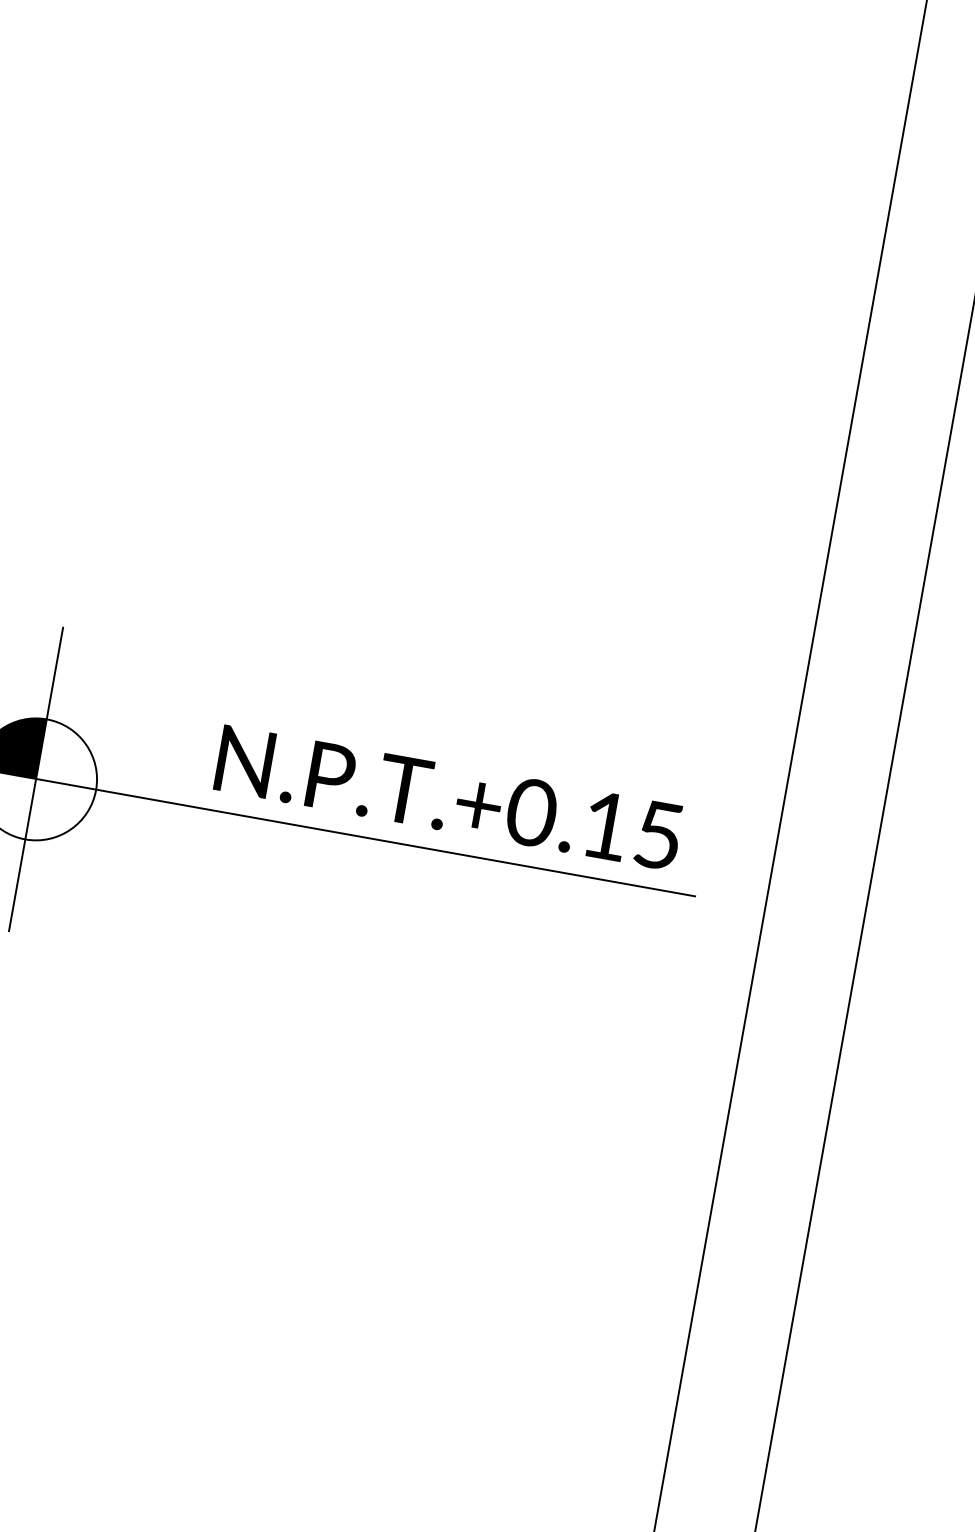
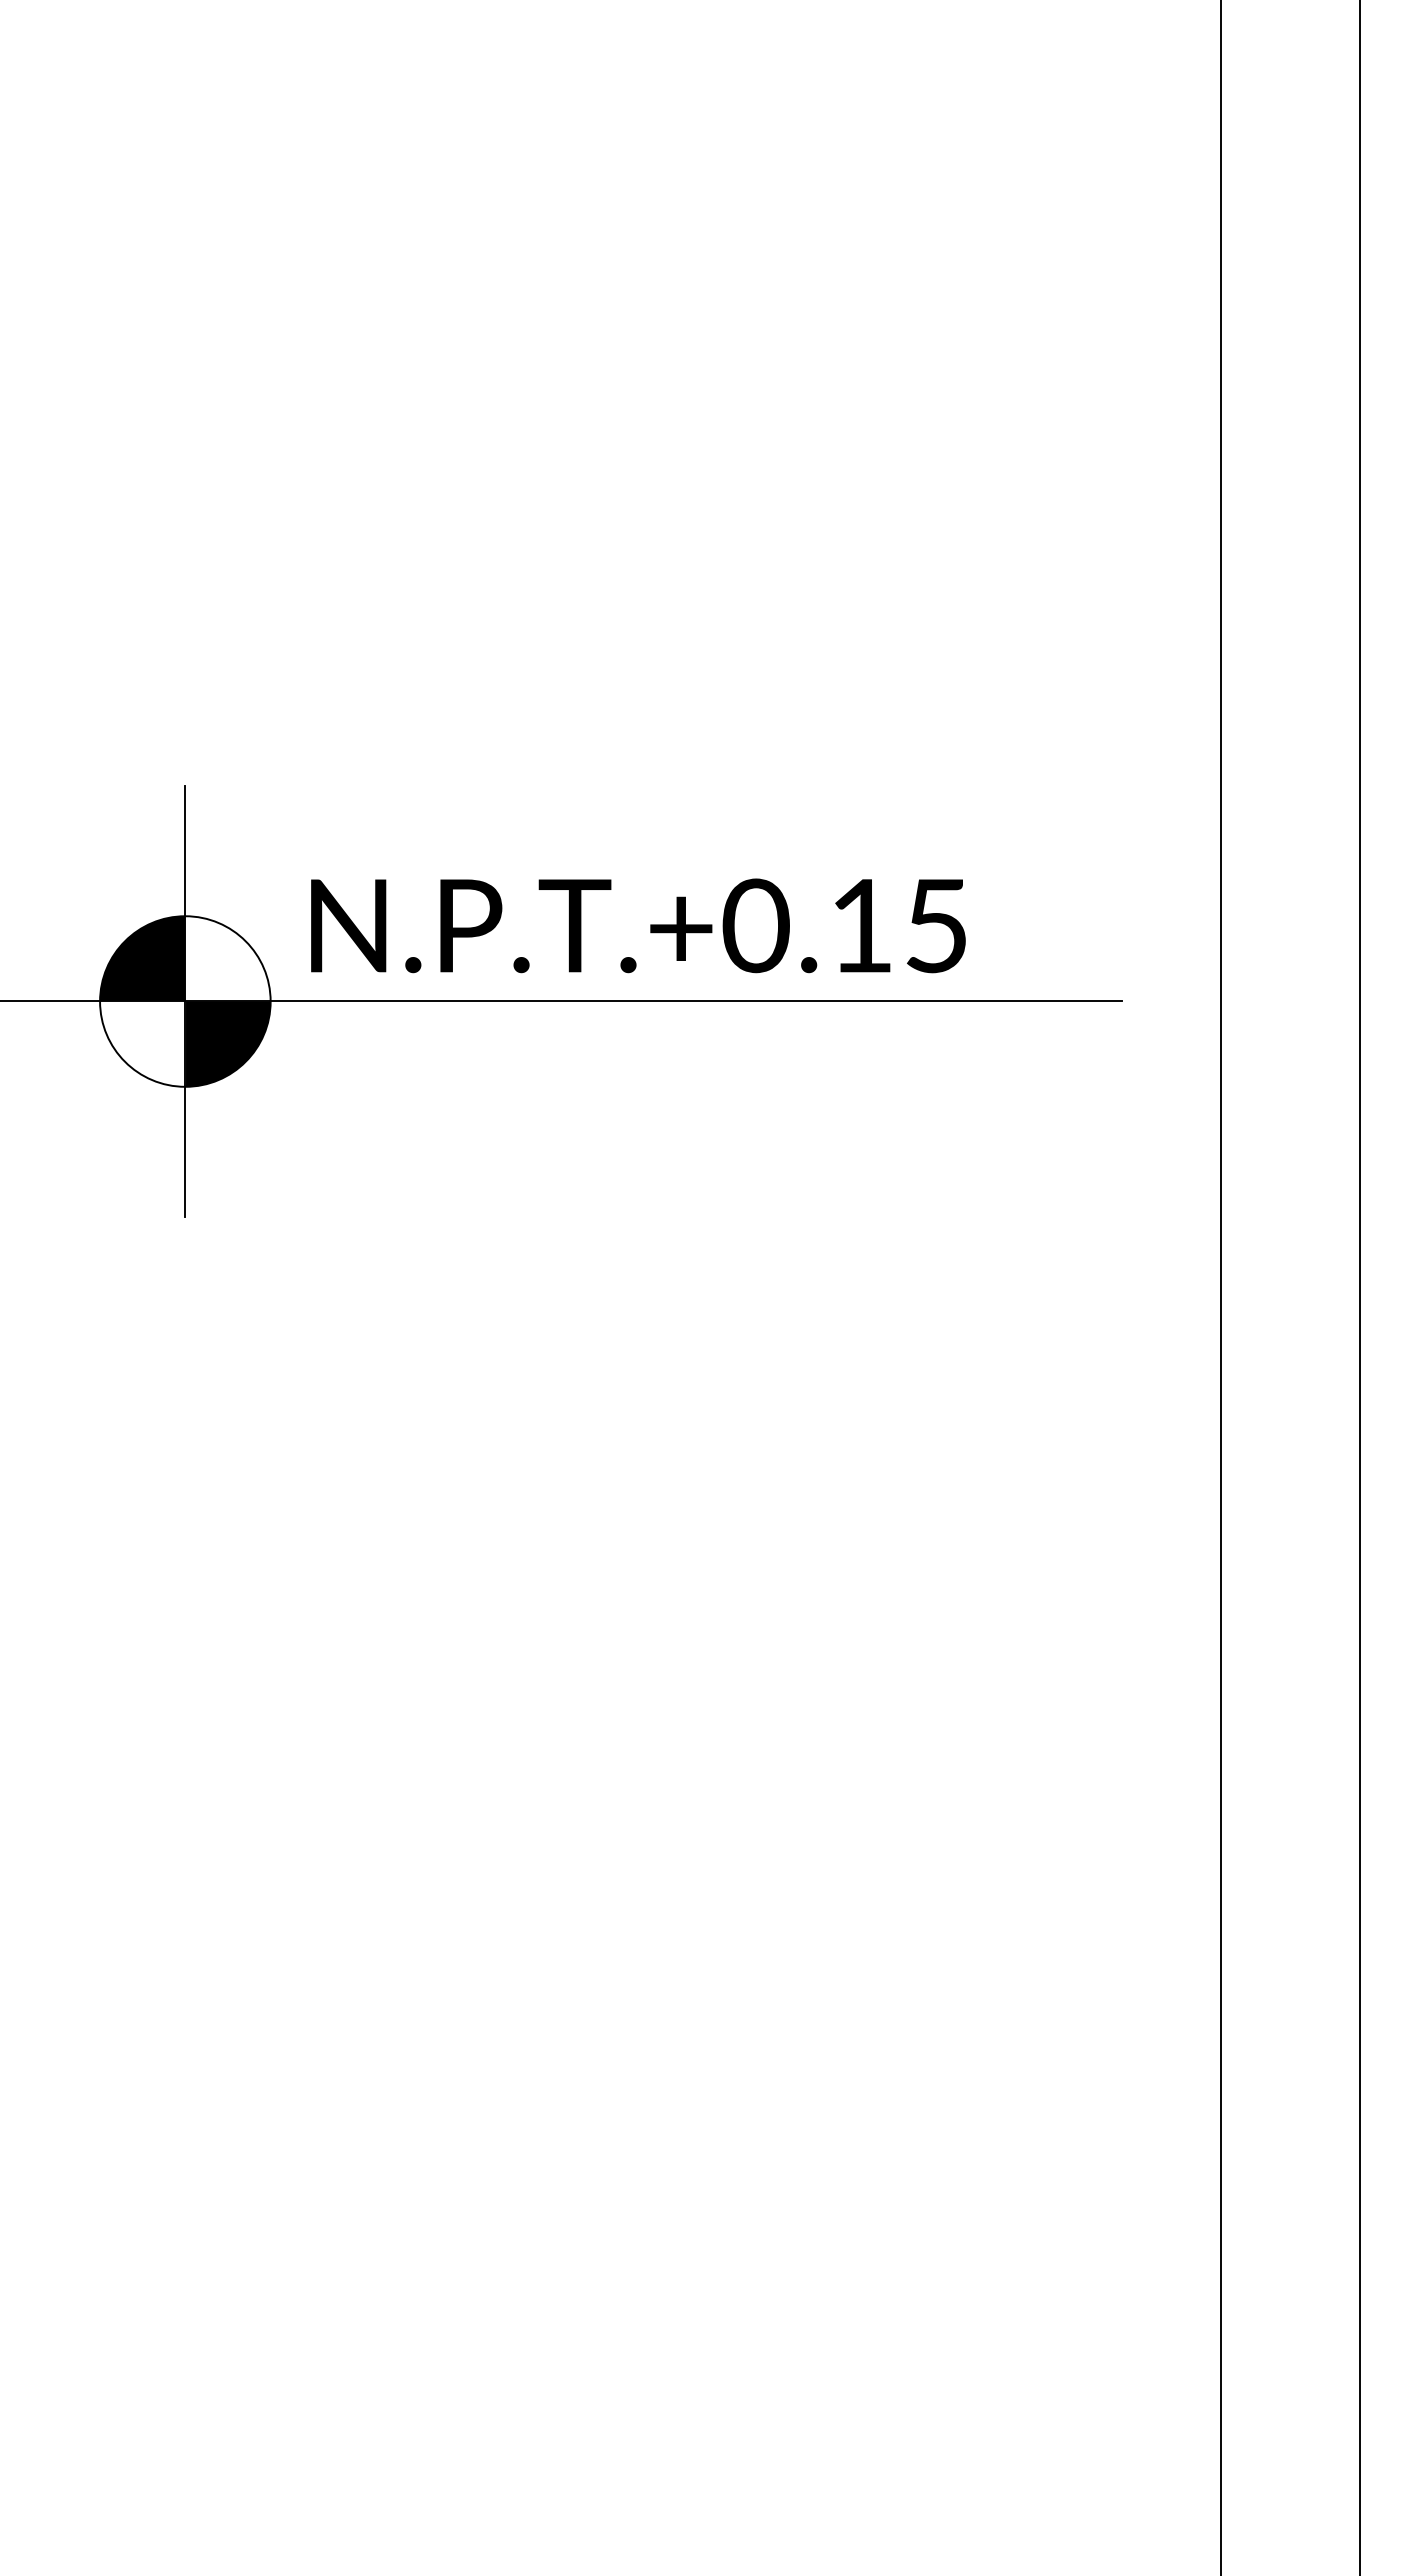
text: (449, 797) -> (638, 925), moved
fill: (61, 814) -> (228, 1043), added

